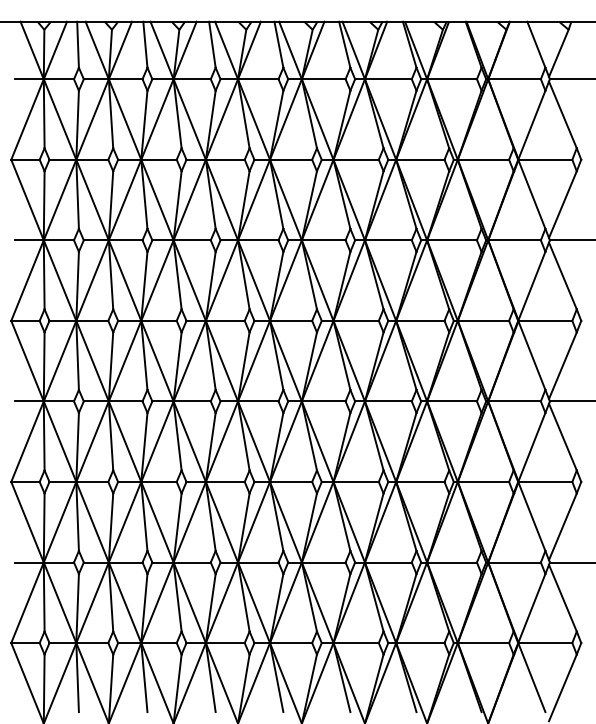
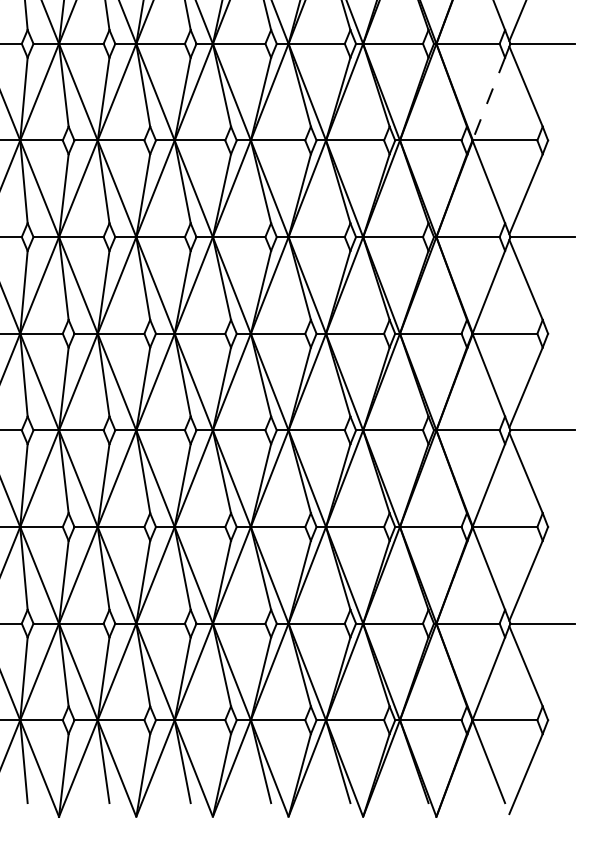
line: (531, 125) -> (488, 99), solid -> dashed

